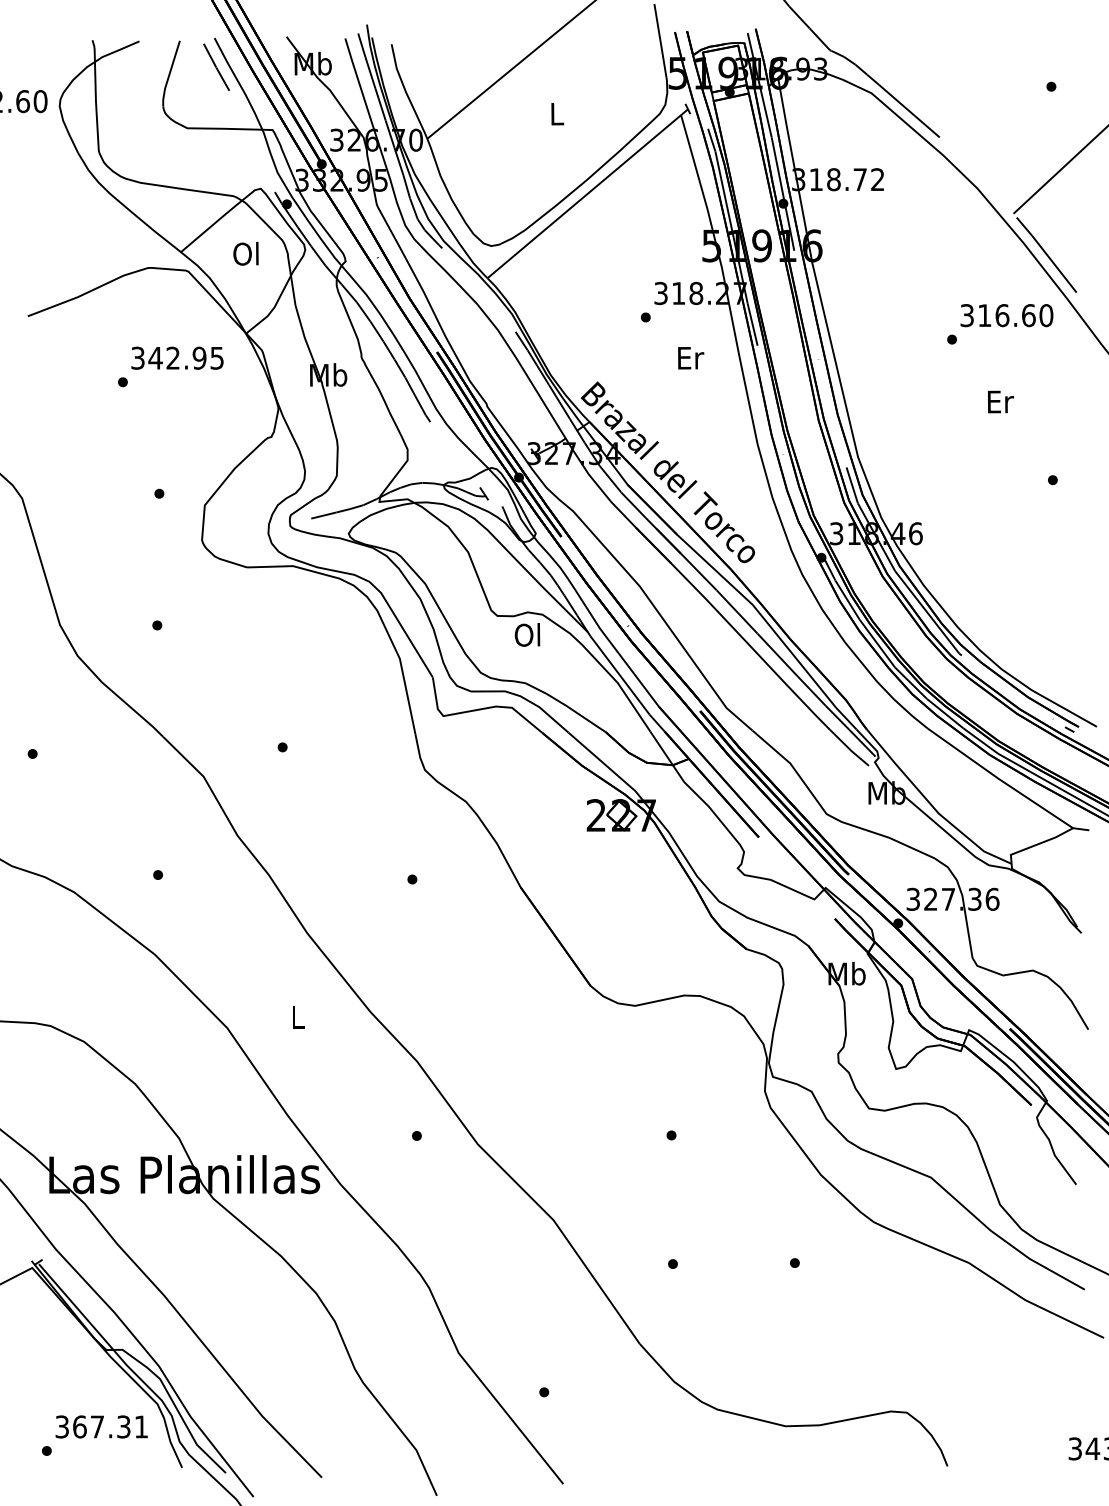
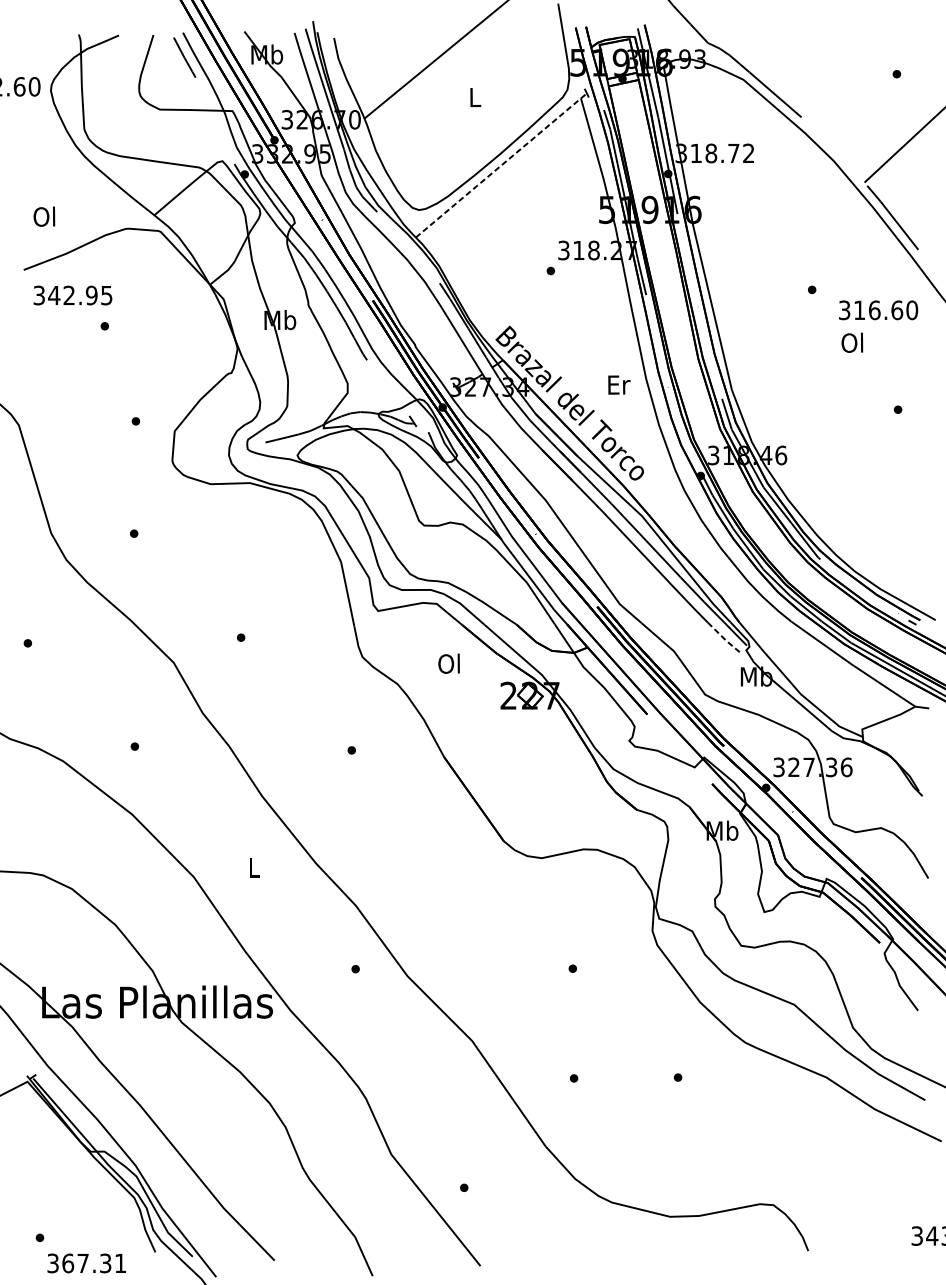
line: (588, 193) -> (502, 165), solid -> dashed
text: (245, 253) -> (43, 216), moved
text: (1006, 315) -> (878, 310), moved
text: (177, 357) -> (72, 294), moved
text: (691, 358) -> (619, 385), moved
text: (999, 401) -> (852, 342), Er -> Ol
text: (527, 634) -> (449, 663), moved
line: (849, 749) -> (724, 639), solid -> dashed
text: (101, 1426) -> (86, 1263), moved

